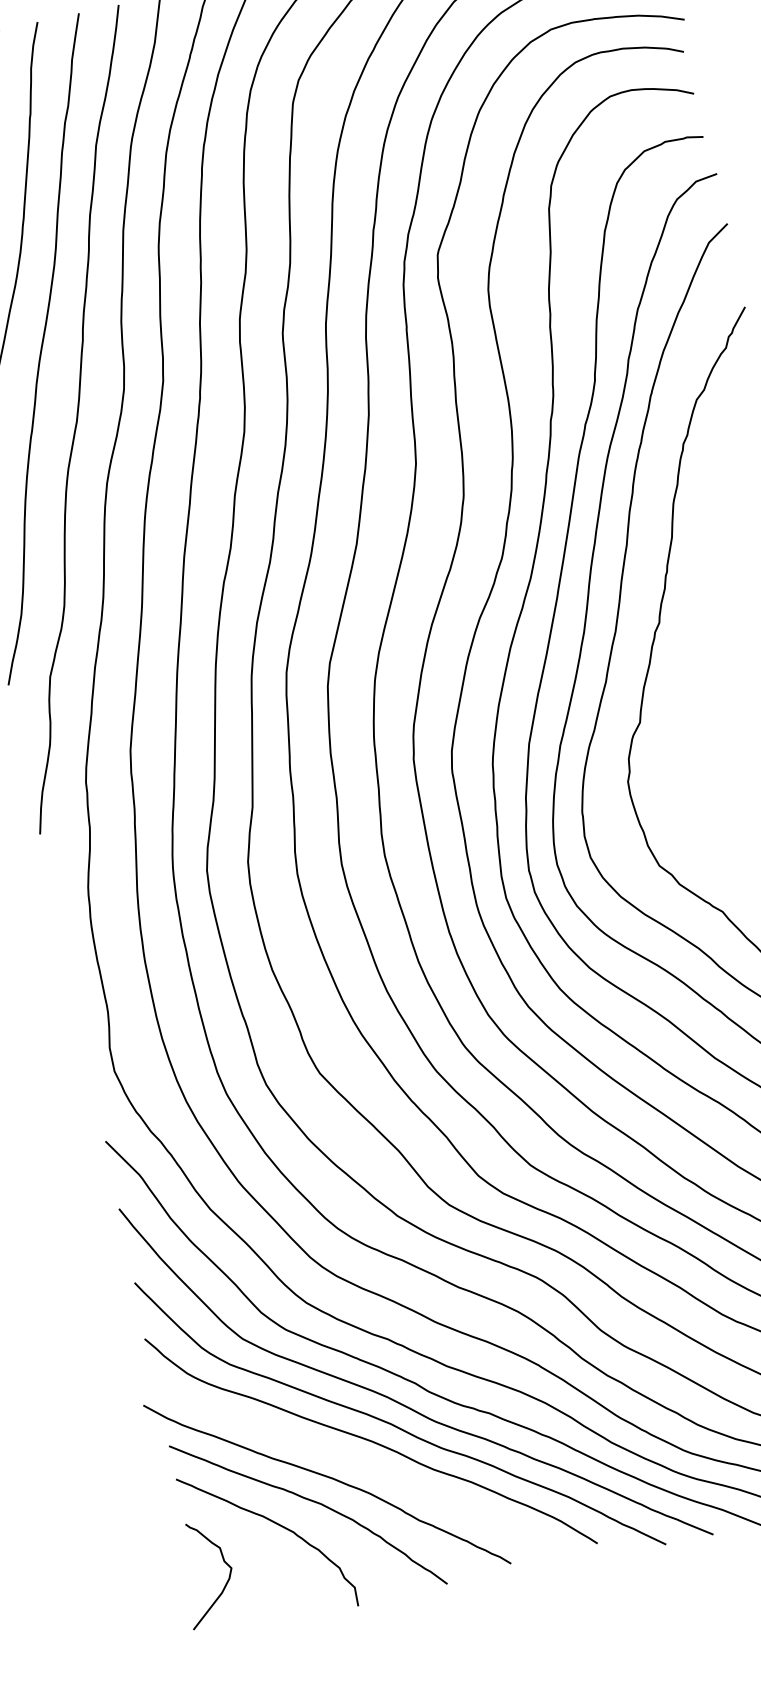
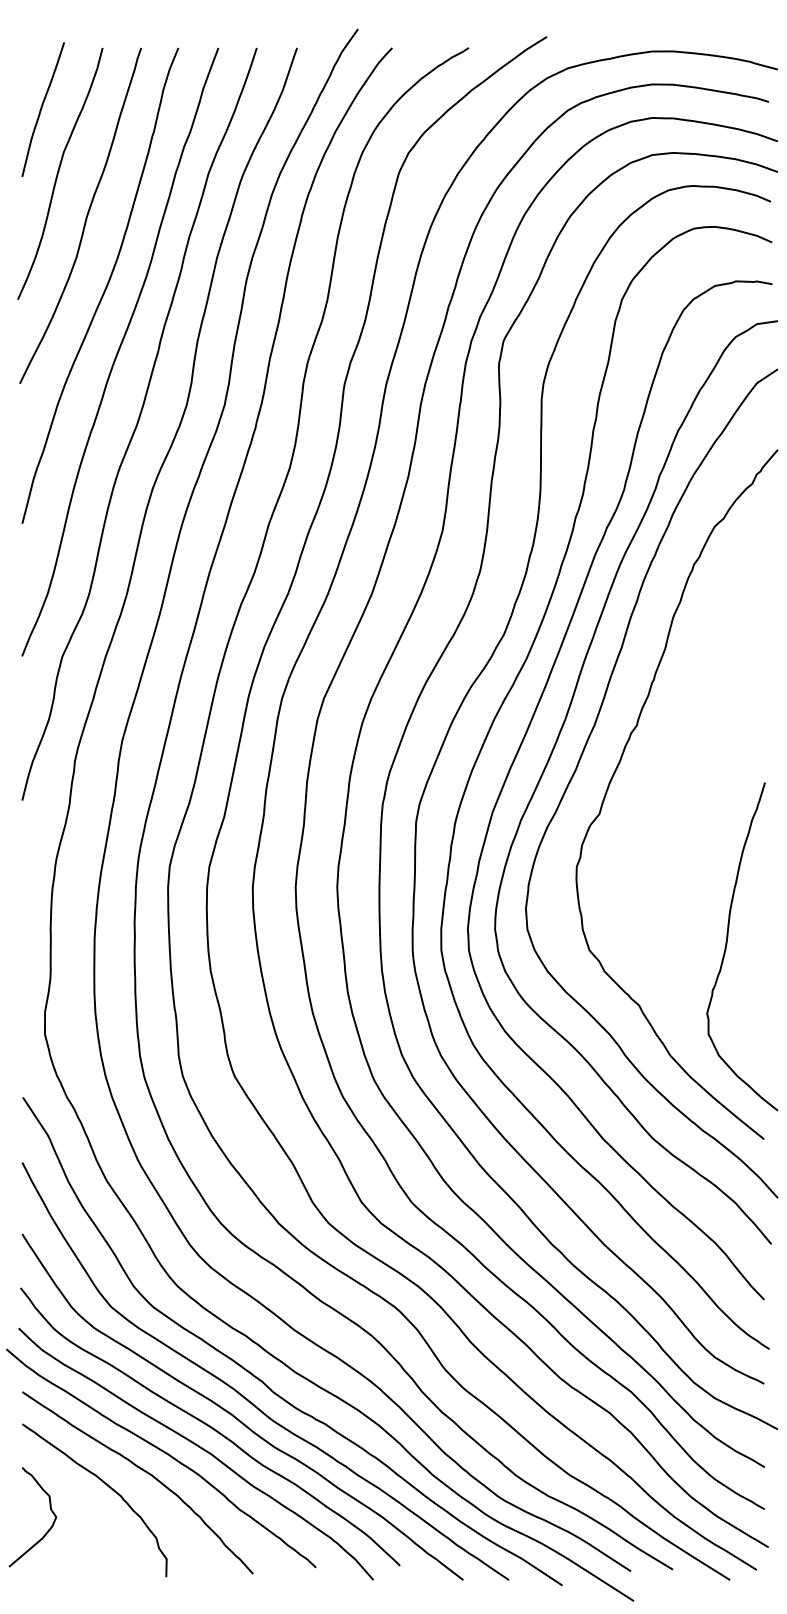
curve: (363, 1465) -> (198, 1447), added

